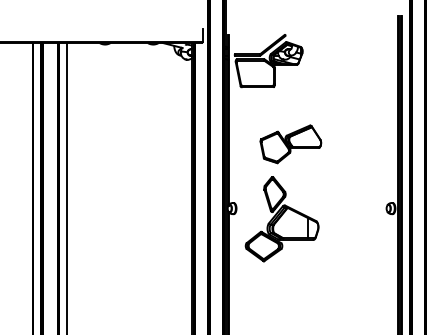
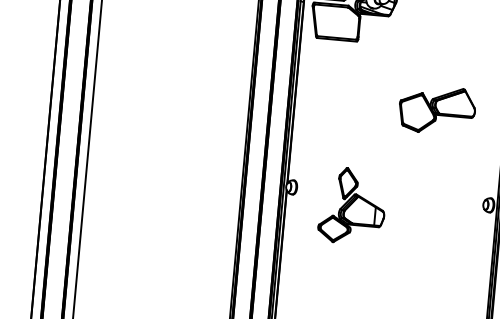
part: (290, 144) -> (436, 110), moved
part: (282, 219) -> (352, 206), size x0.71

